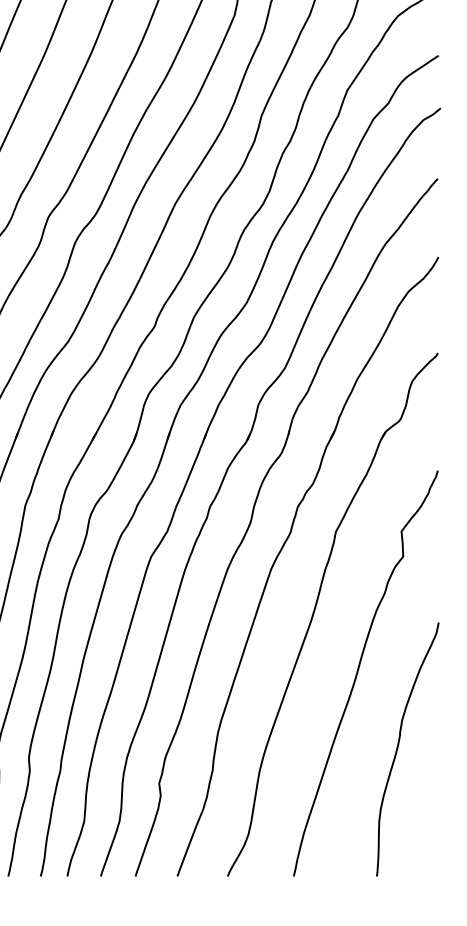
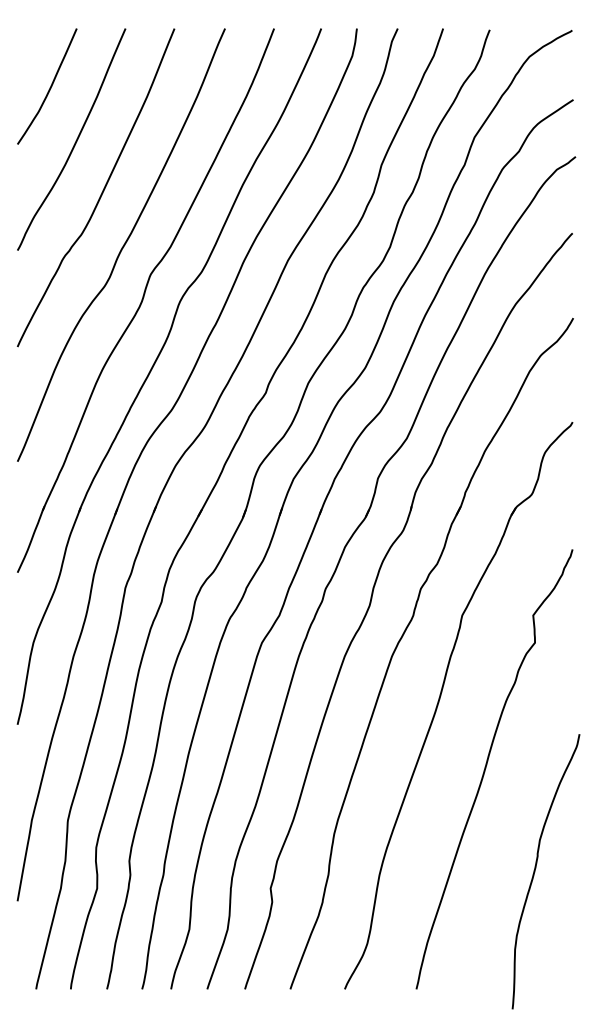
curve: (399, 746) -> (536, 868), moved

